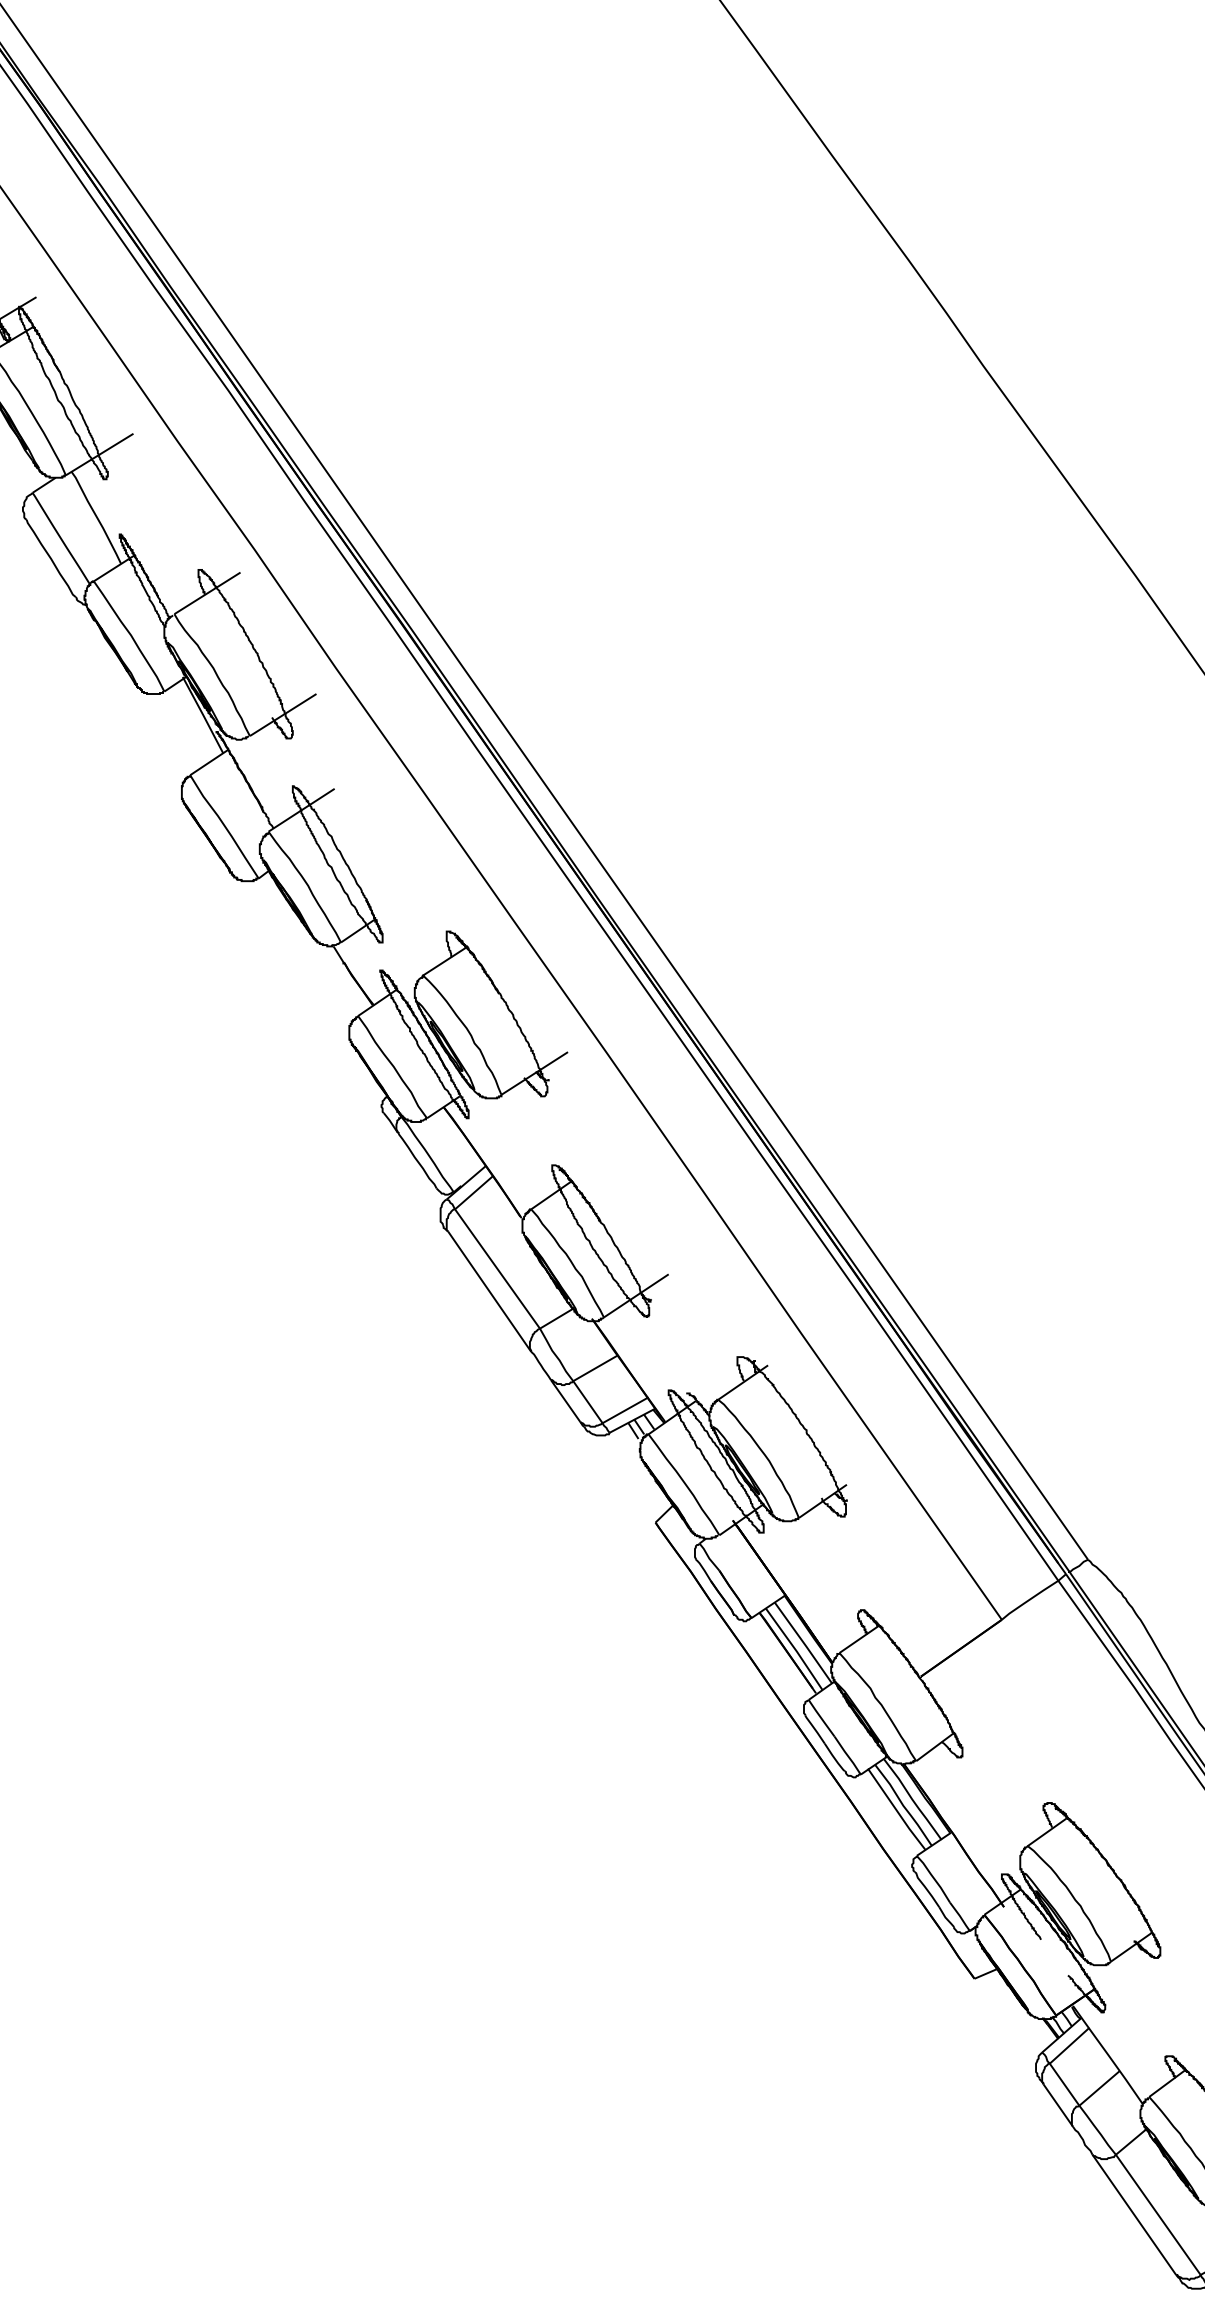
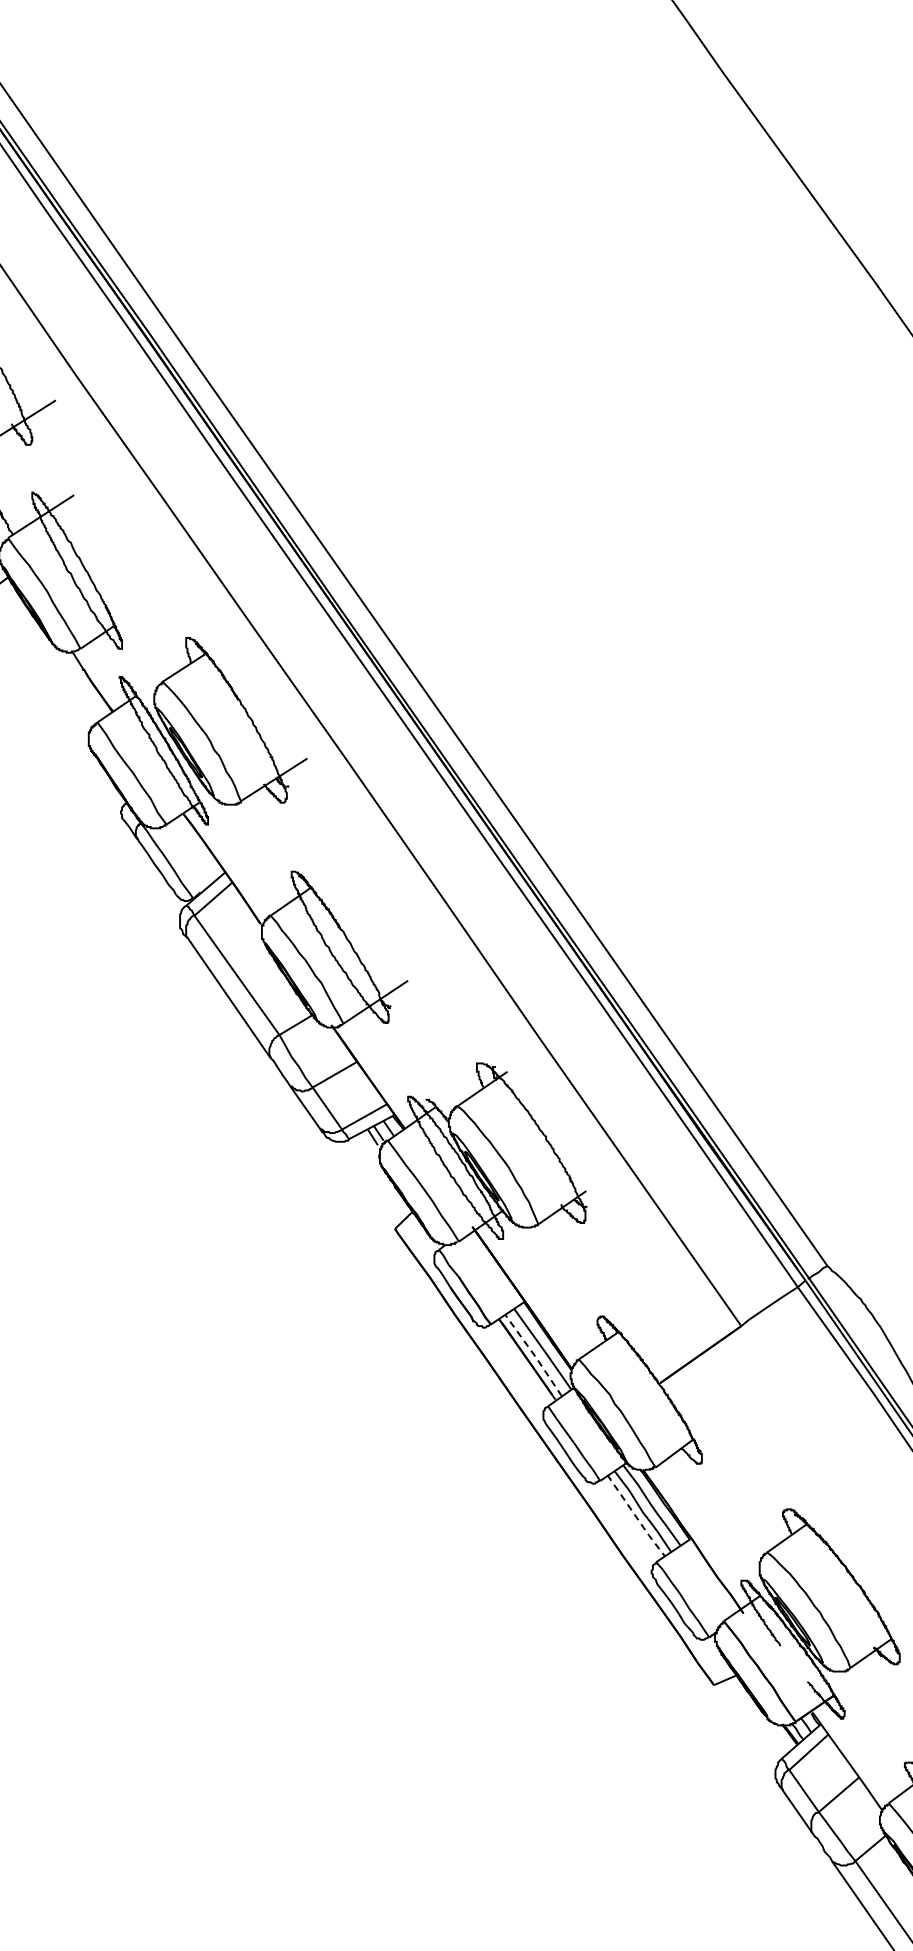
line: (795, 1649) -> (534, 1355), solid -> dashed
line: (896, 1810) -> (635, 1516), solid -> dashed

